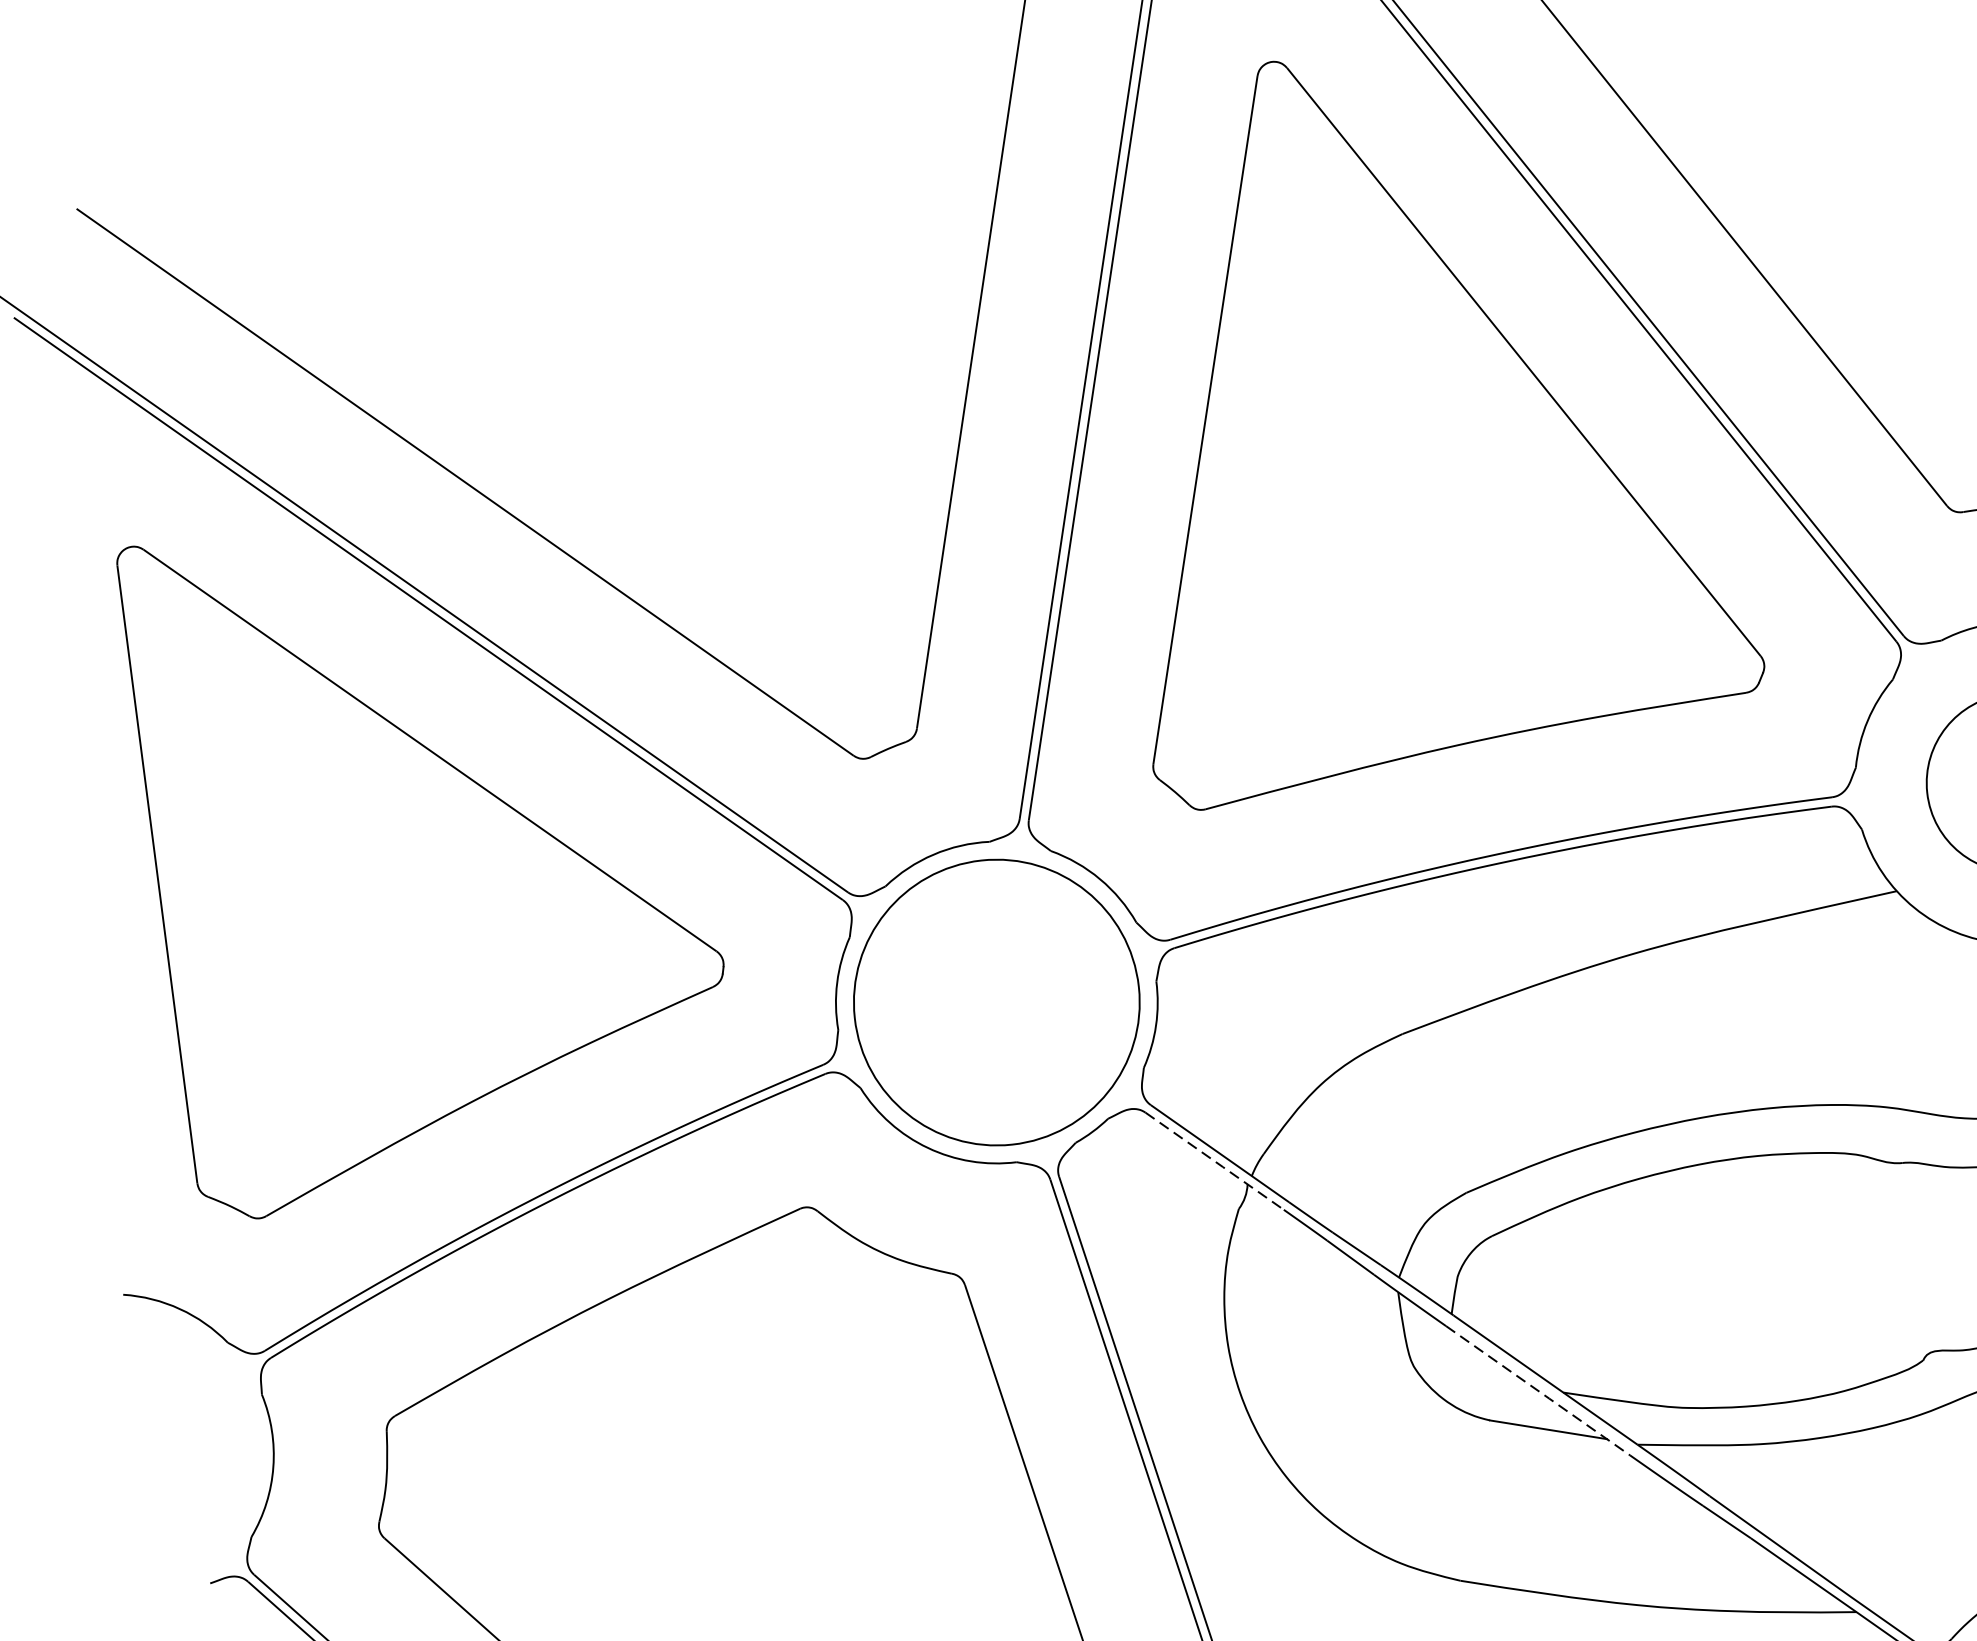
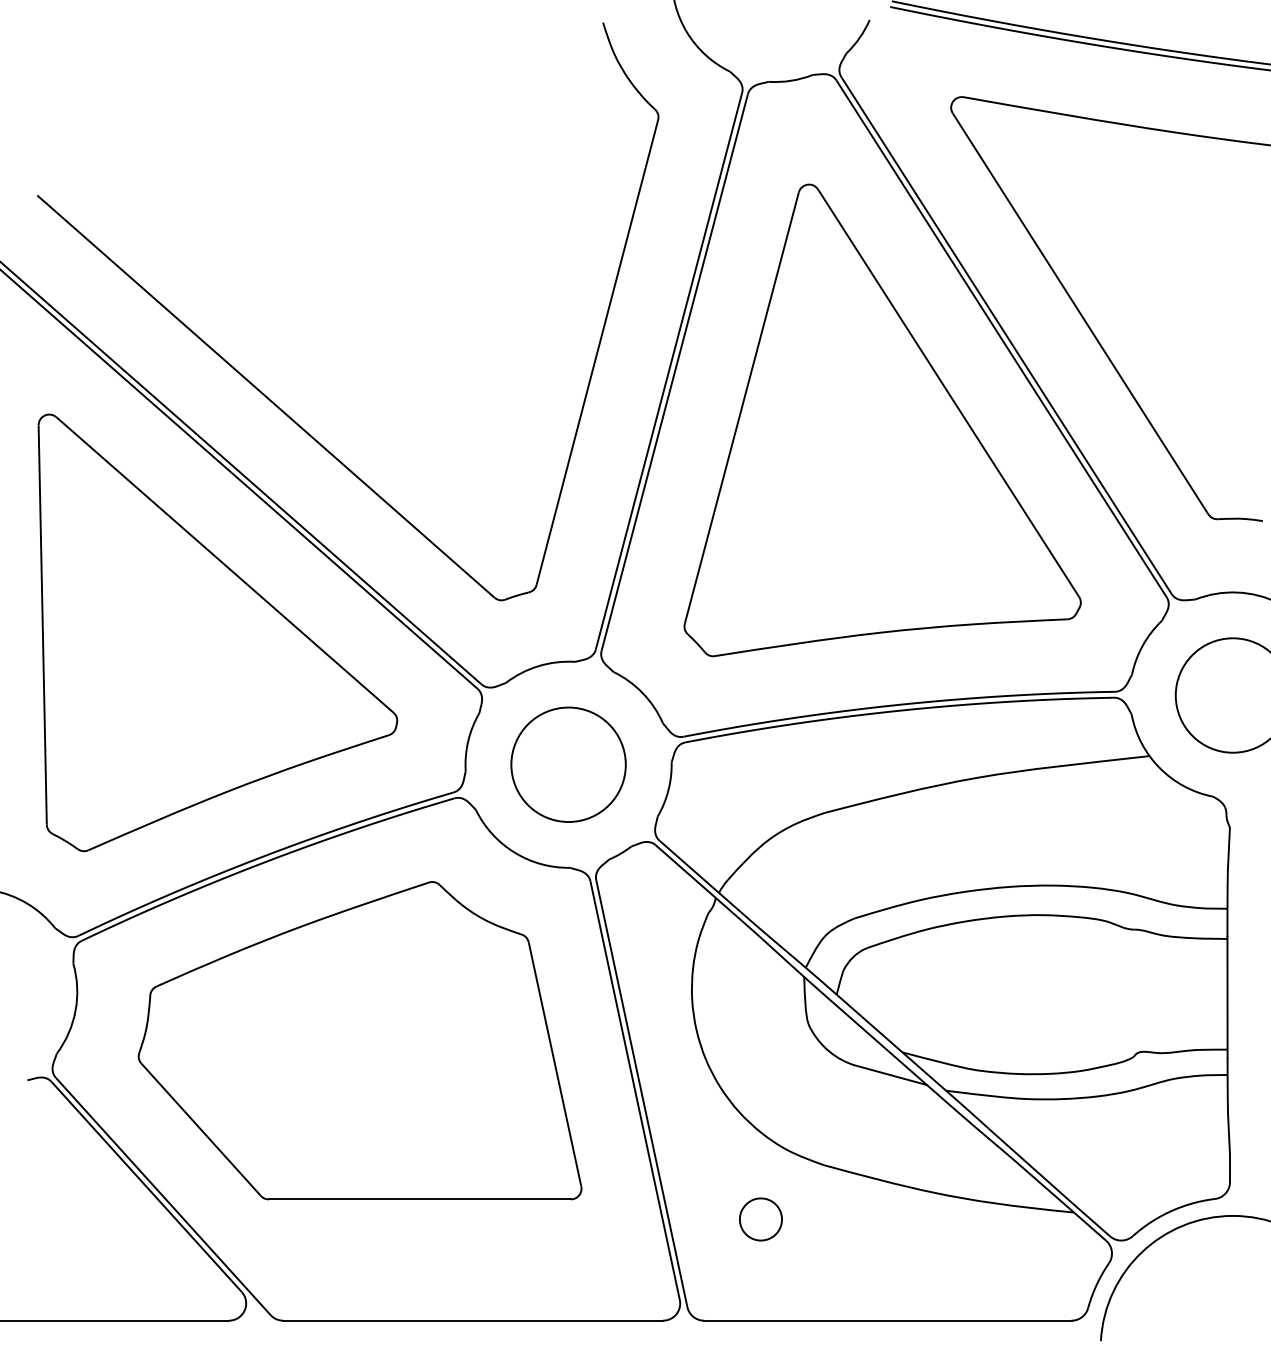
circle: (996, 1002) -> (568, 764), size x0.62
line: (1214, 1162) -> (696, 881), dashed -> solid
line: (1539, 1390) -> (887, 1049), dashed -> solid

